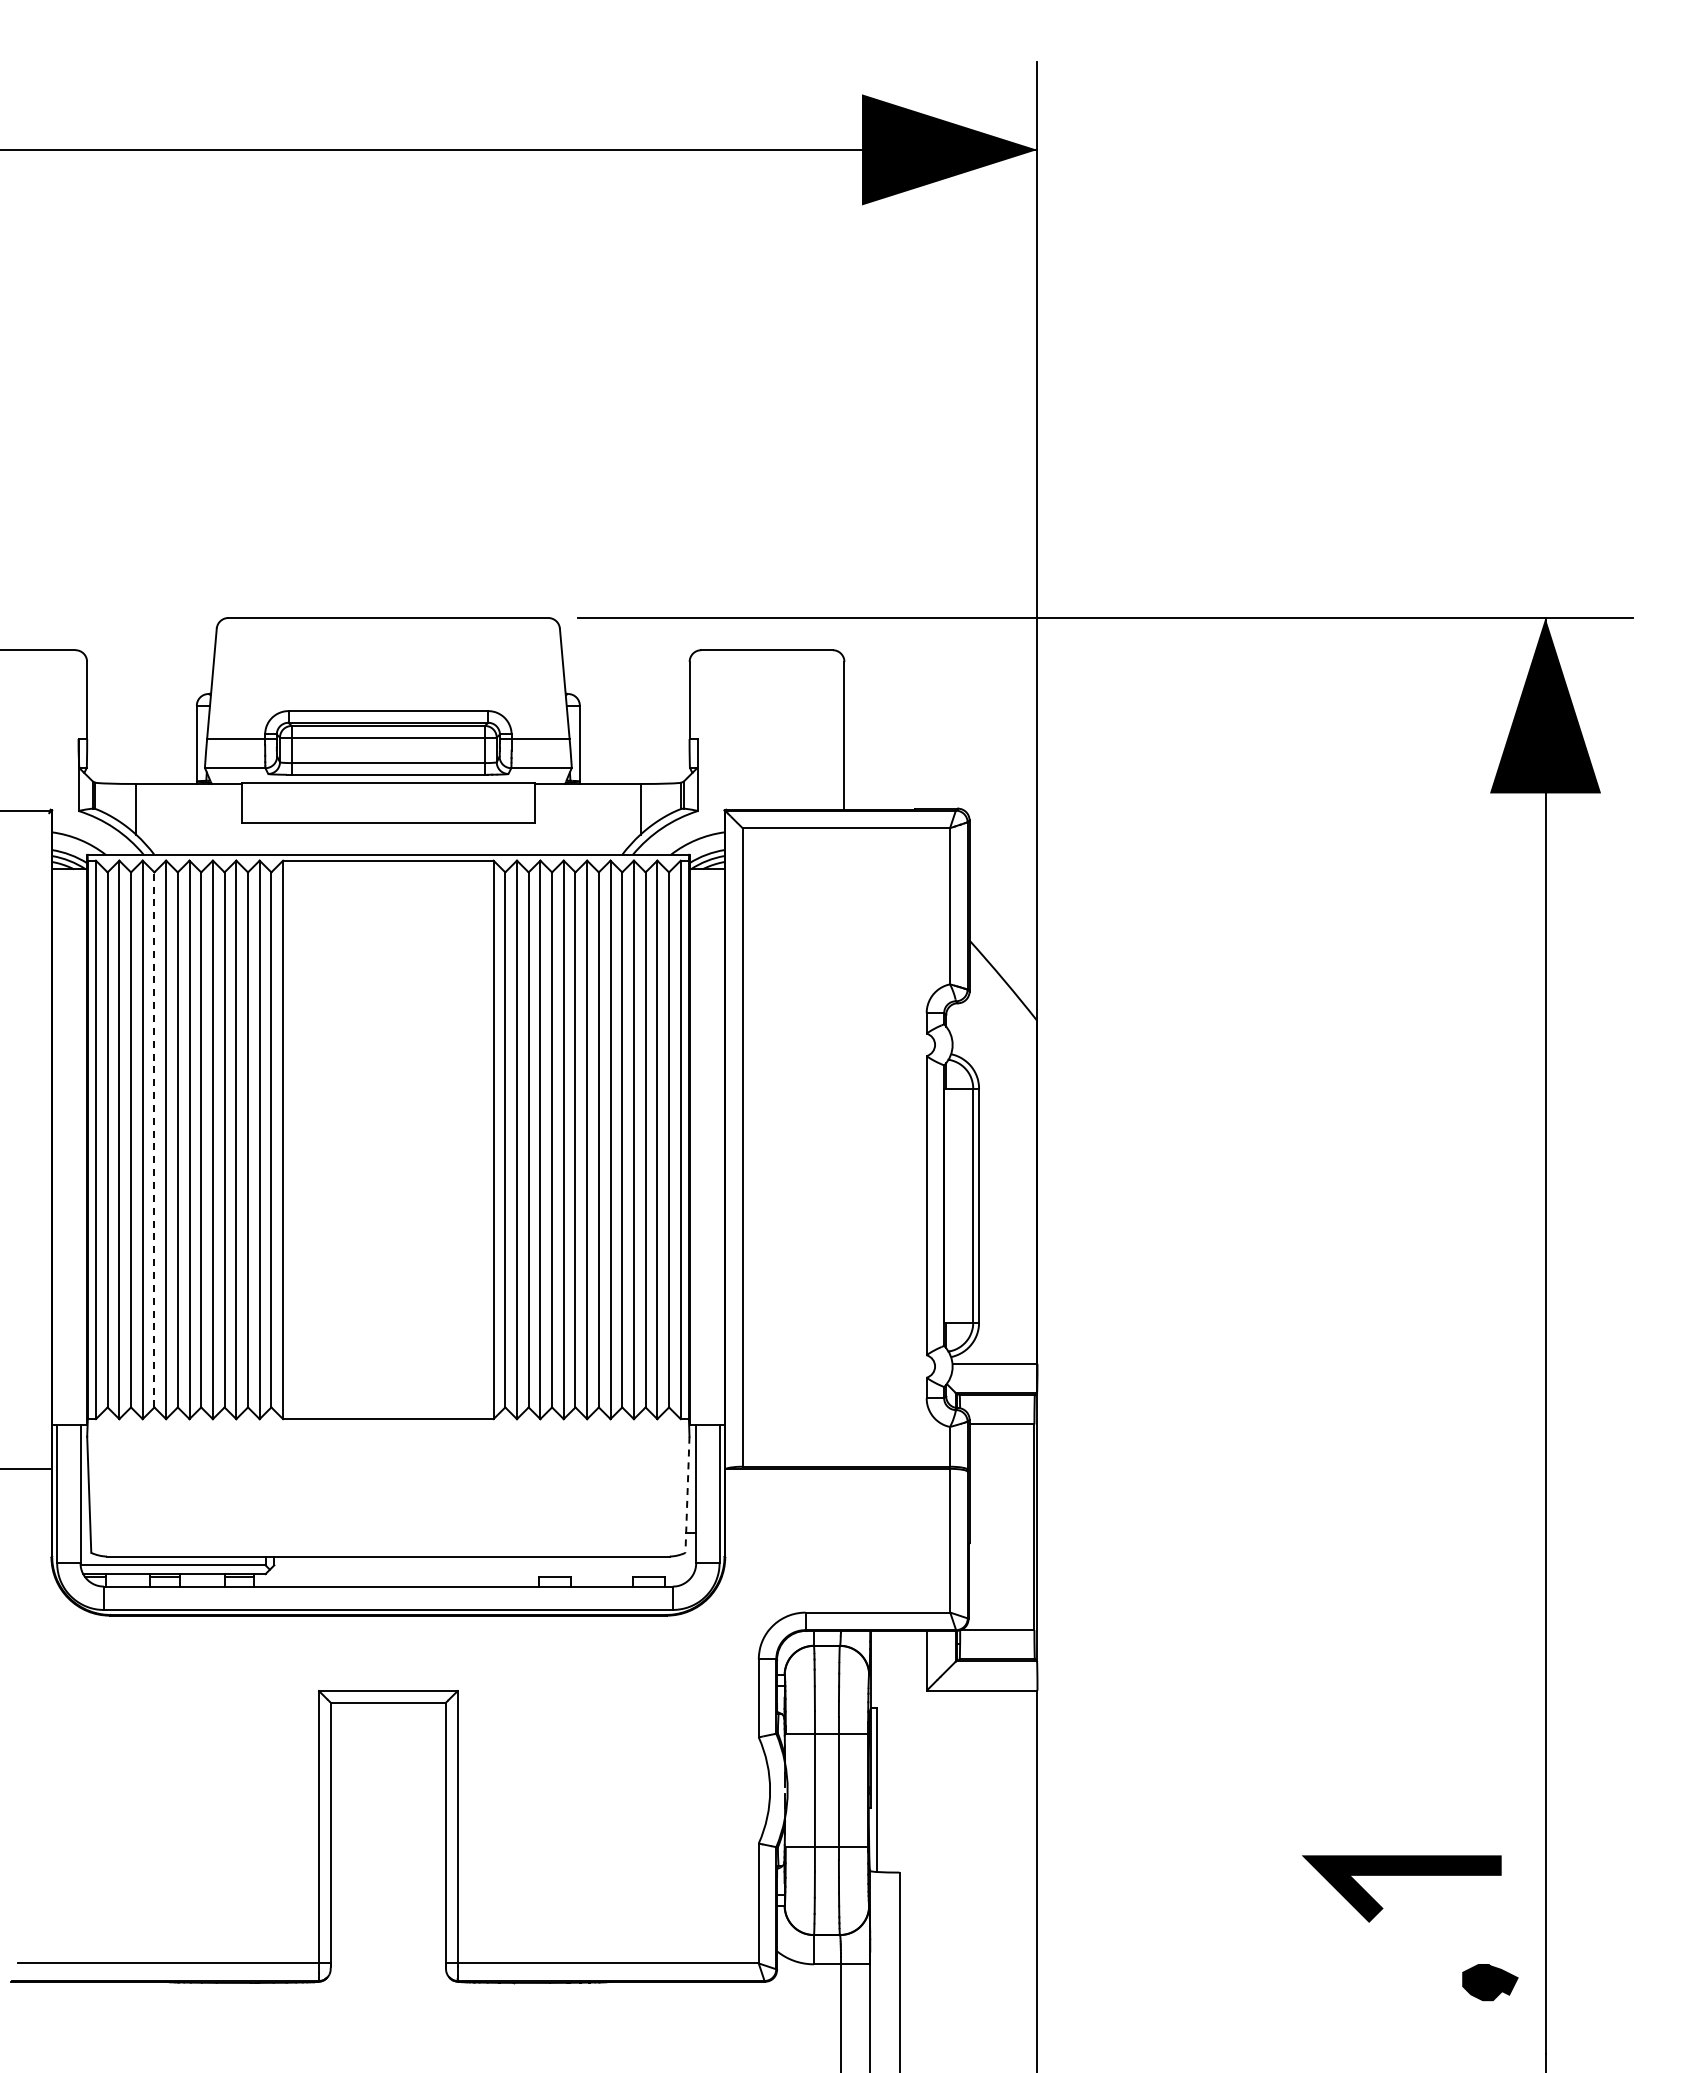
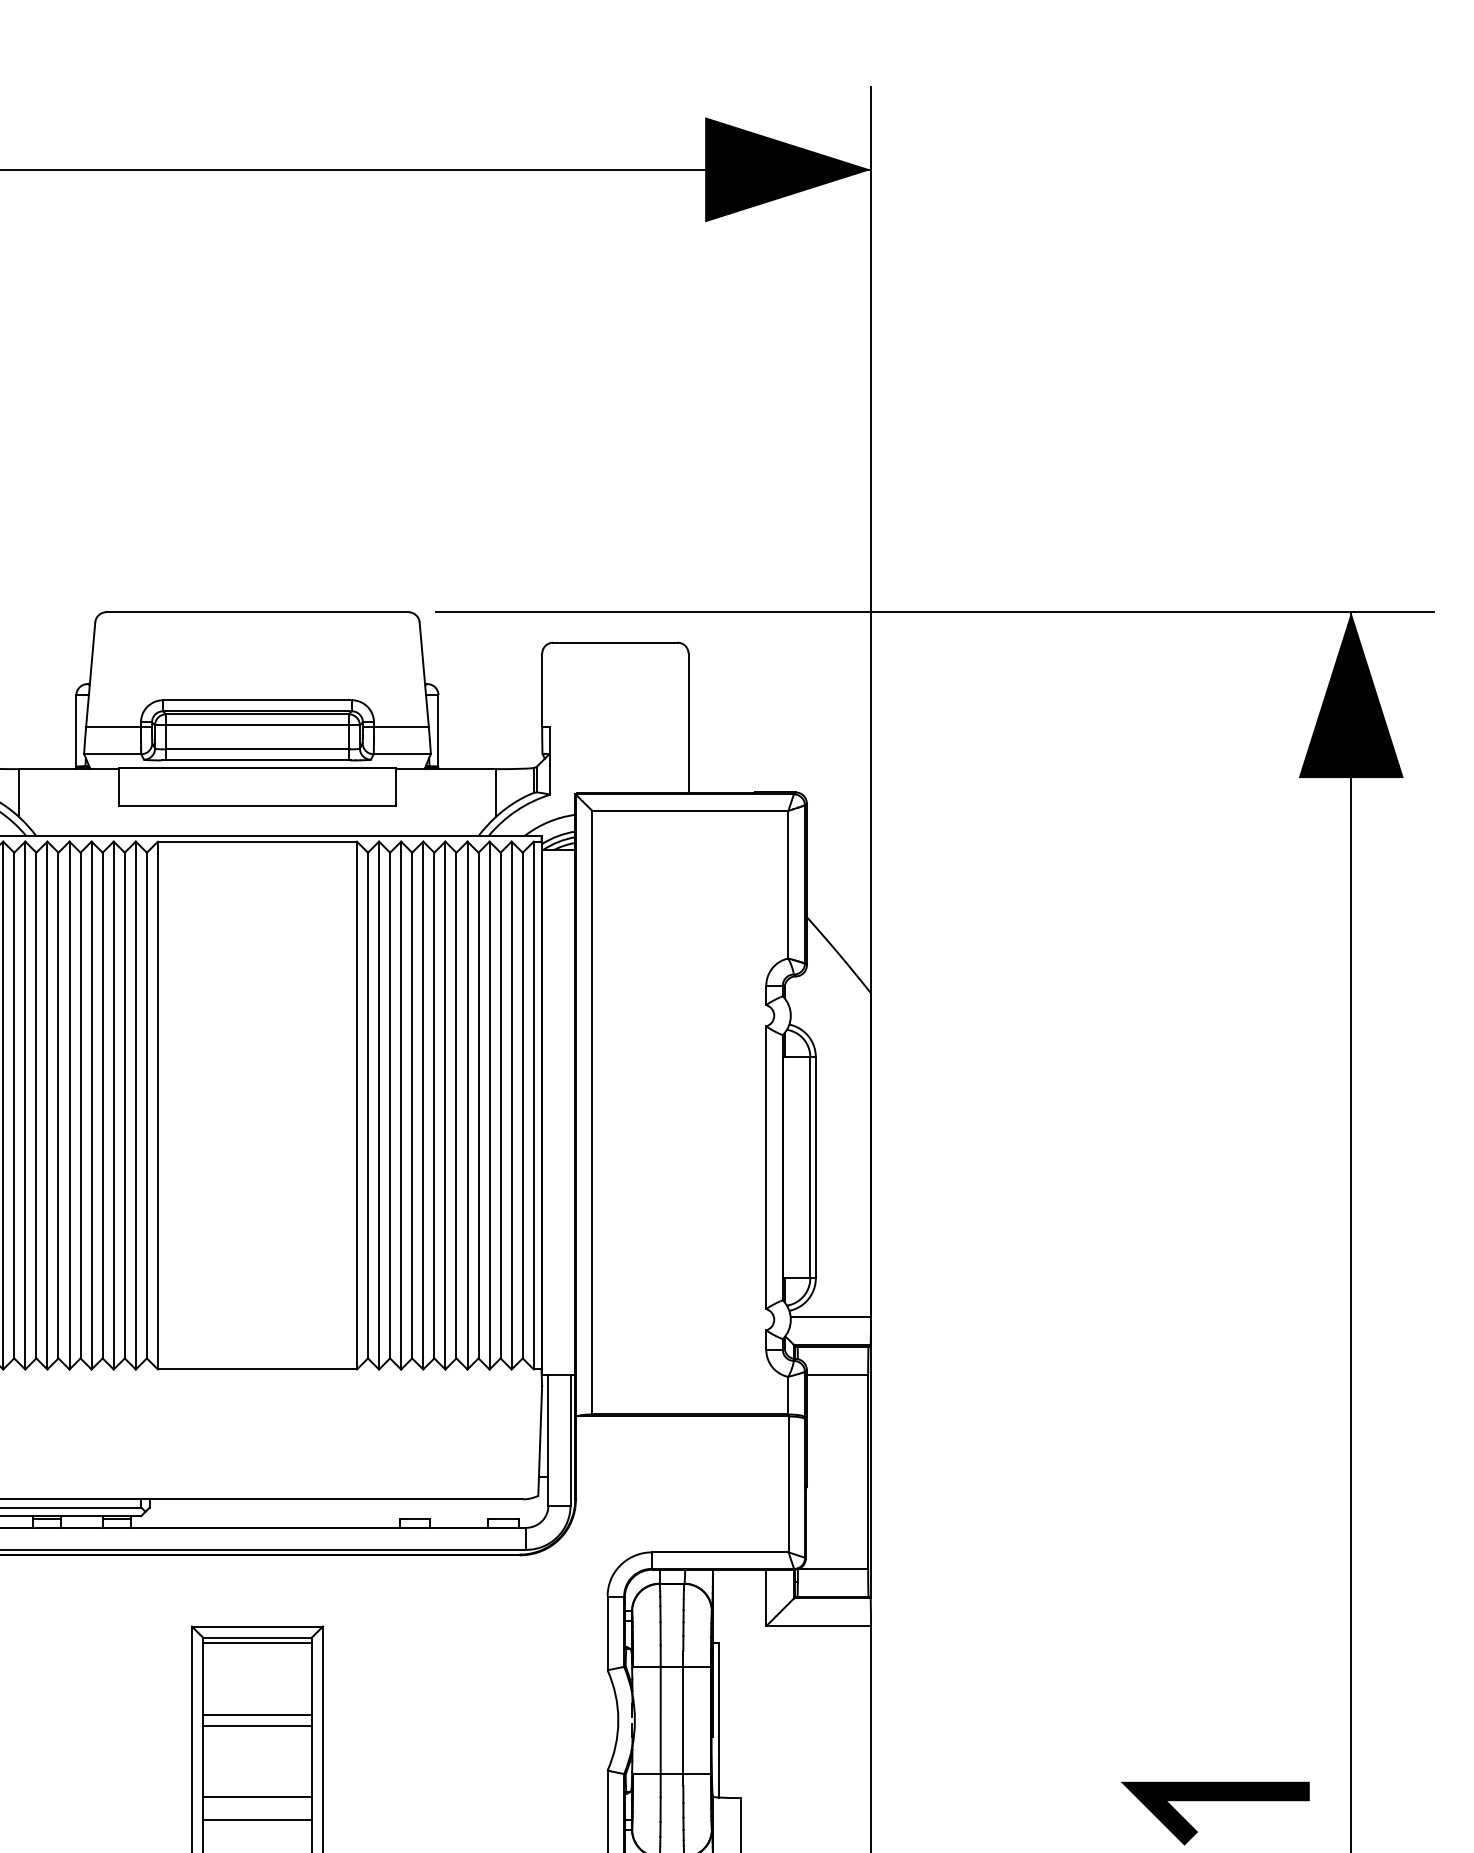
line: (154, 1139) -> (36, 1105), dashed -> solid
line: (687, 1495) -> (540, 1441), dashed -> solid
line: (388, 1709) -> (257, 1643), added
line: (388, 1784) -> (257, 1714), added
line: (388, 1796) -> (257, 1726), added
line: (388, 1871) -> (257, 1797), added
line: (388, 1895) -> (257, 1819), added

